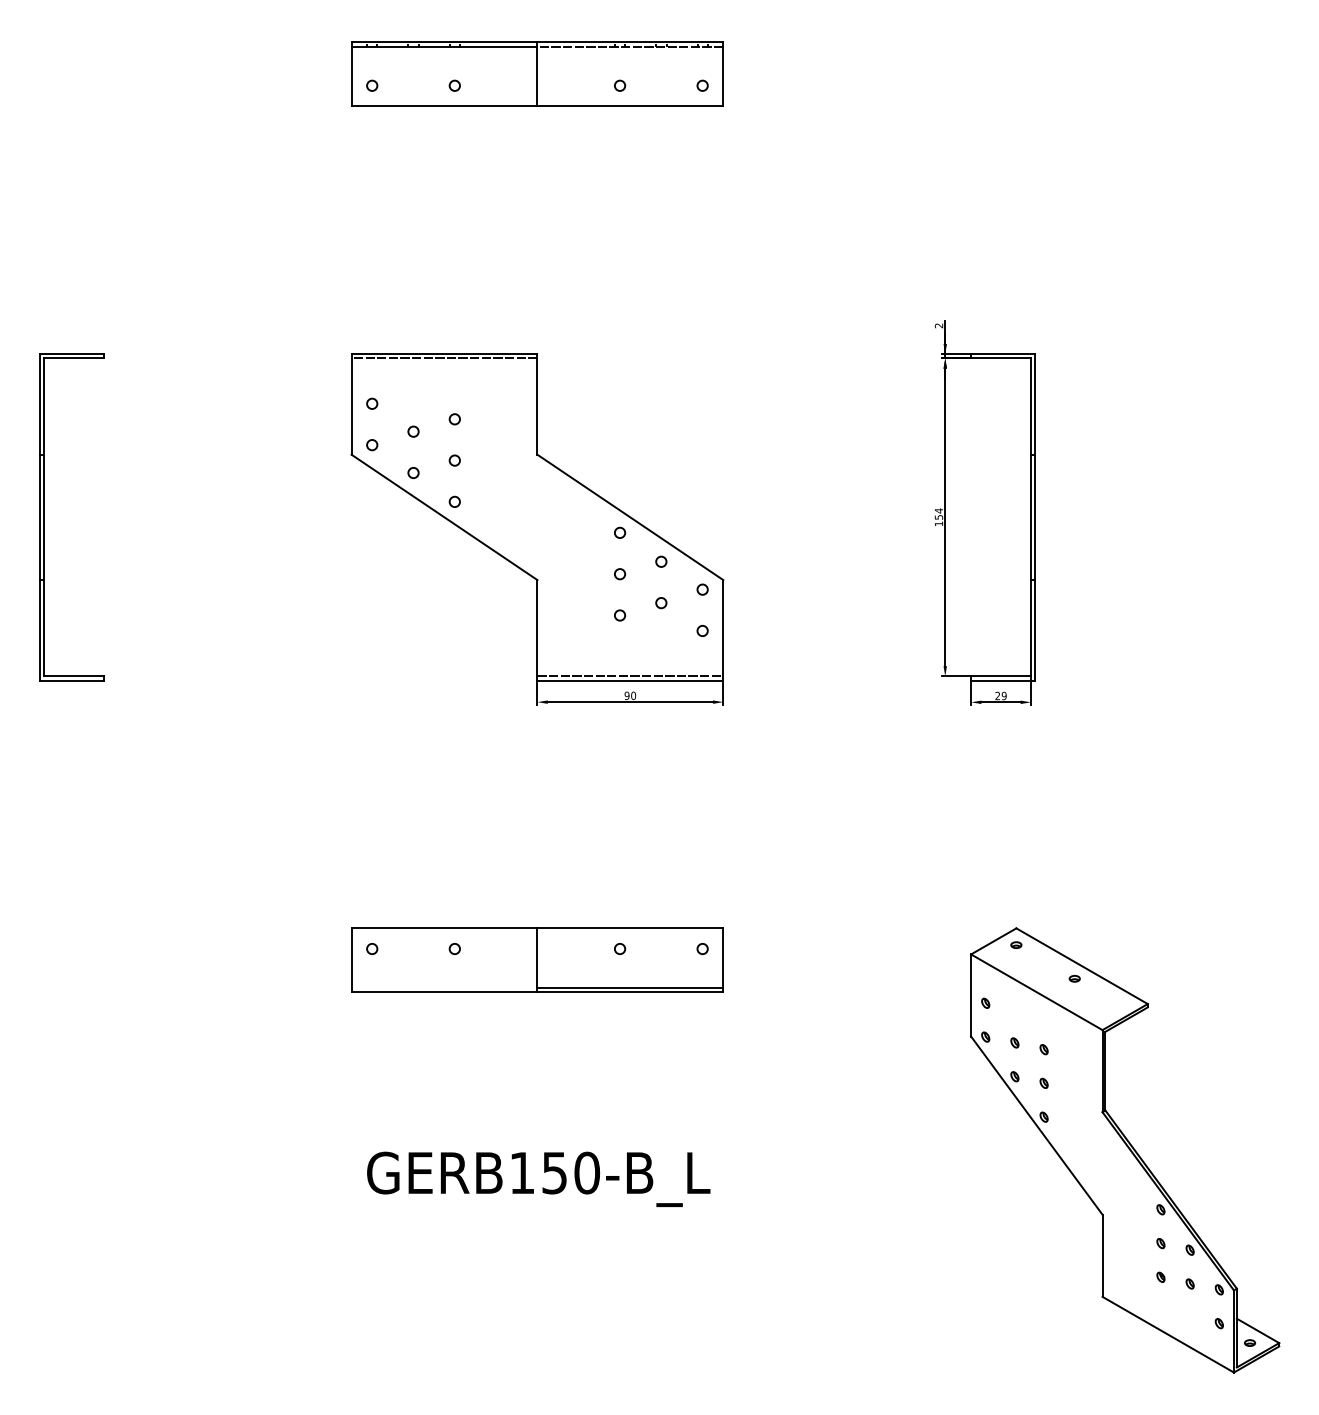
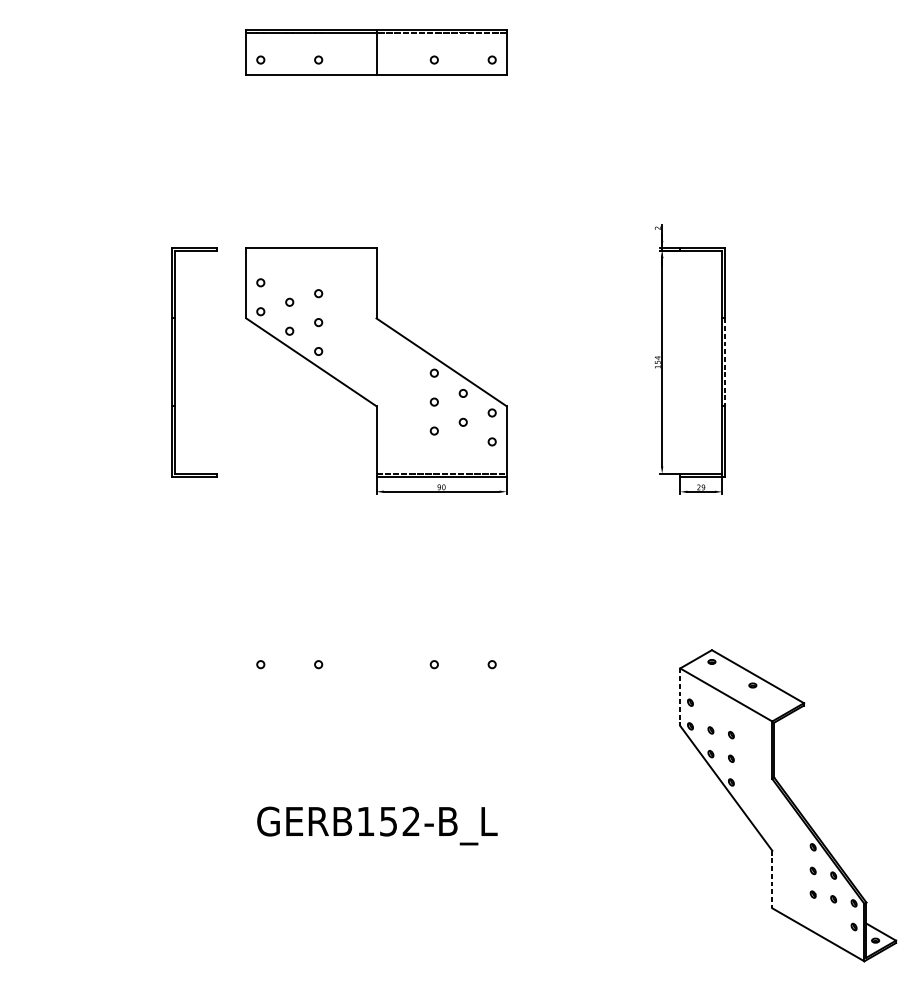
line: (444, 358) -> (311, 251), removed
part: (44, 517) -> (175, 362), moved
line: (1035, 517) -> (725, 362), solid -> dashed
part: (537, 959) -> (376, 672), removed
line: (971, 995) -> (680, 697), solid -> dashed
text: (587, 1172) -> (411, 821), GERB150-B_L -> GERB152-B_L
line: (1102, 1256) -> (772, 880), solid -> dashed

